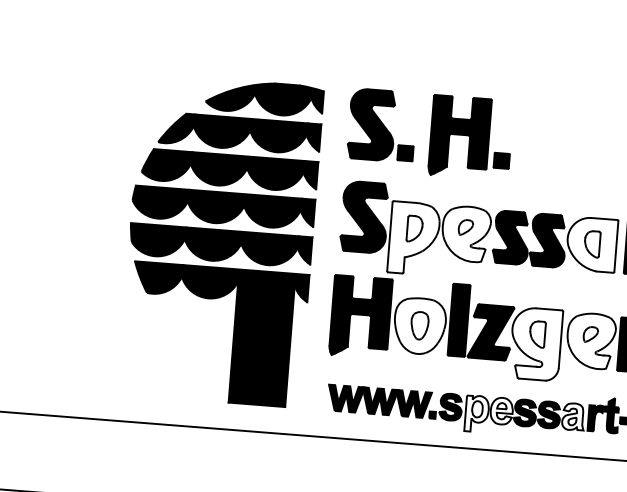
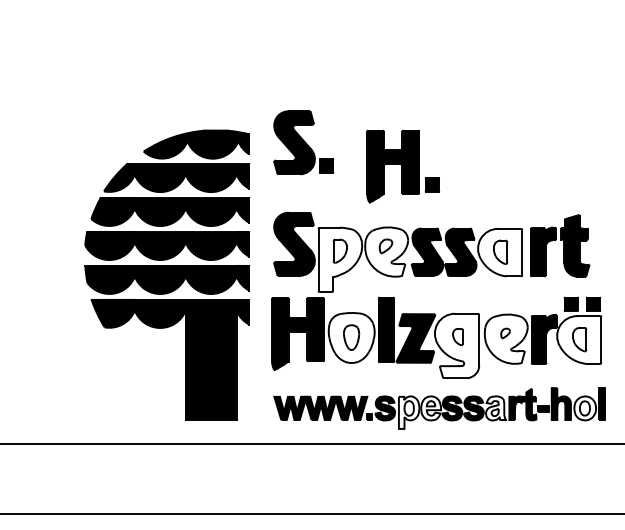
part: (381, 125) -> (303, 142), moved
part: (471, 137) -> (403, 166), moved
part: (537, 333) -> (457, 336), size x0.7
part: (590, 334) -> (505, 333), size x0.7

